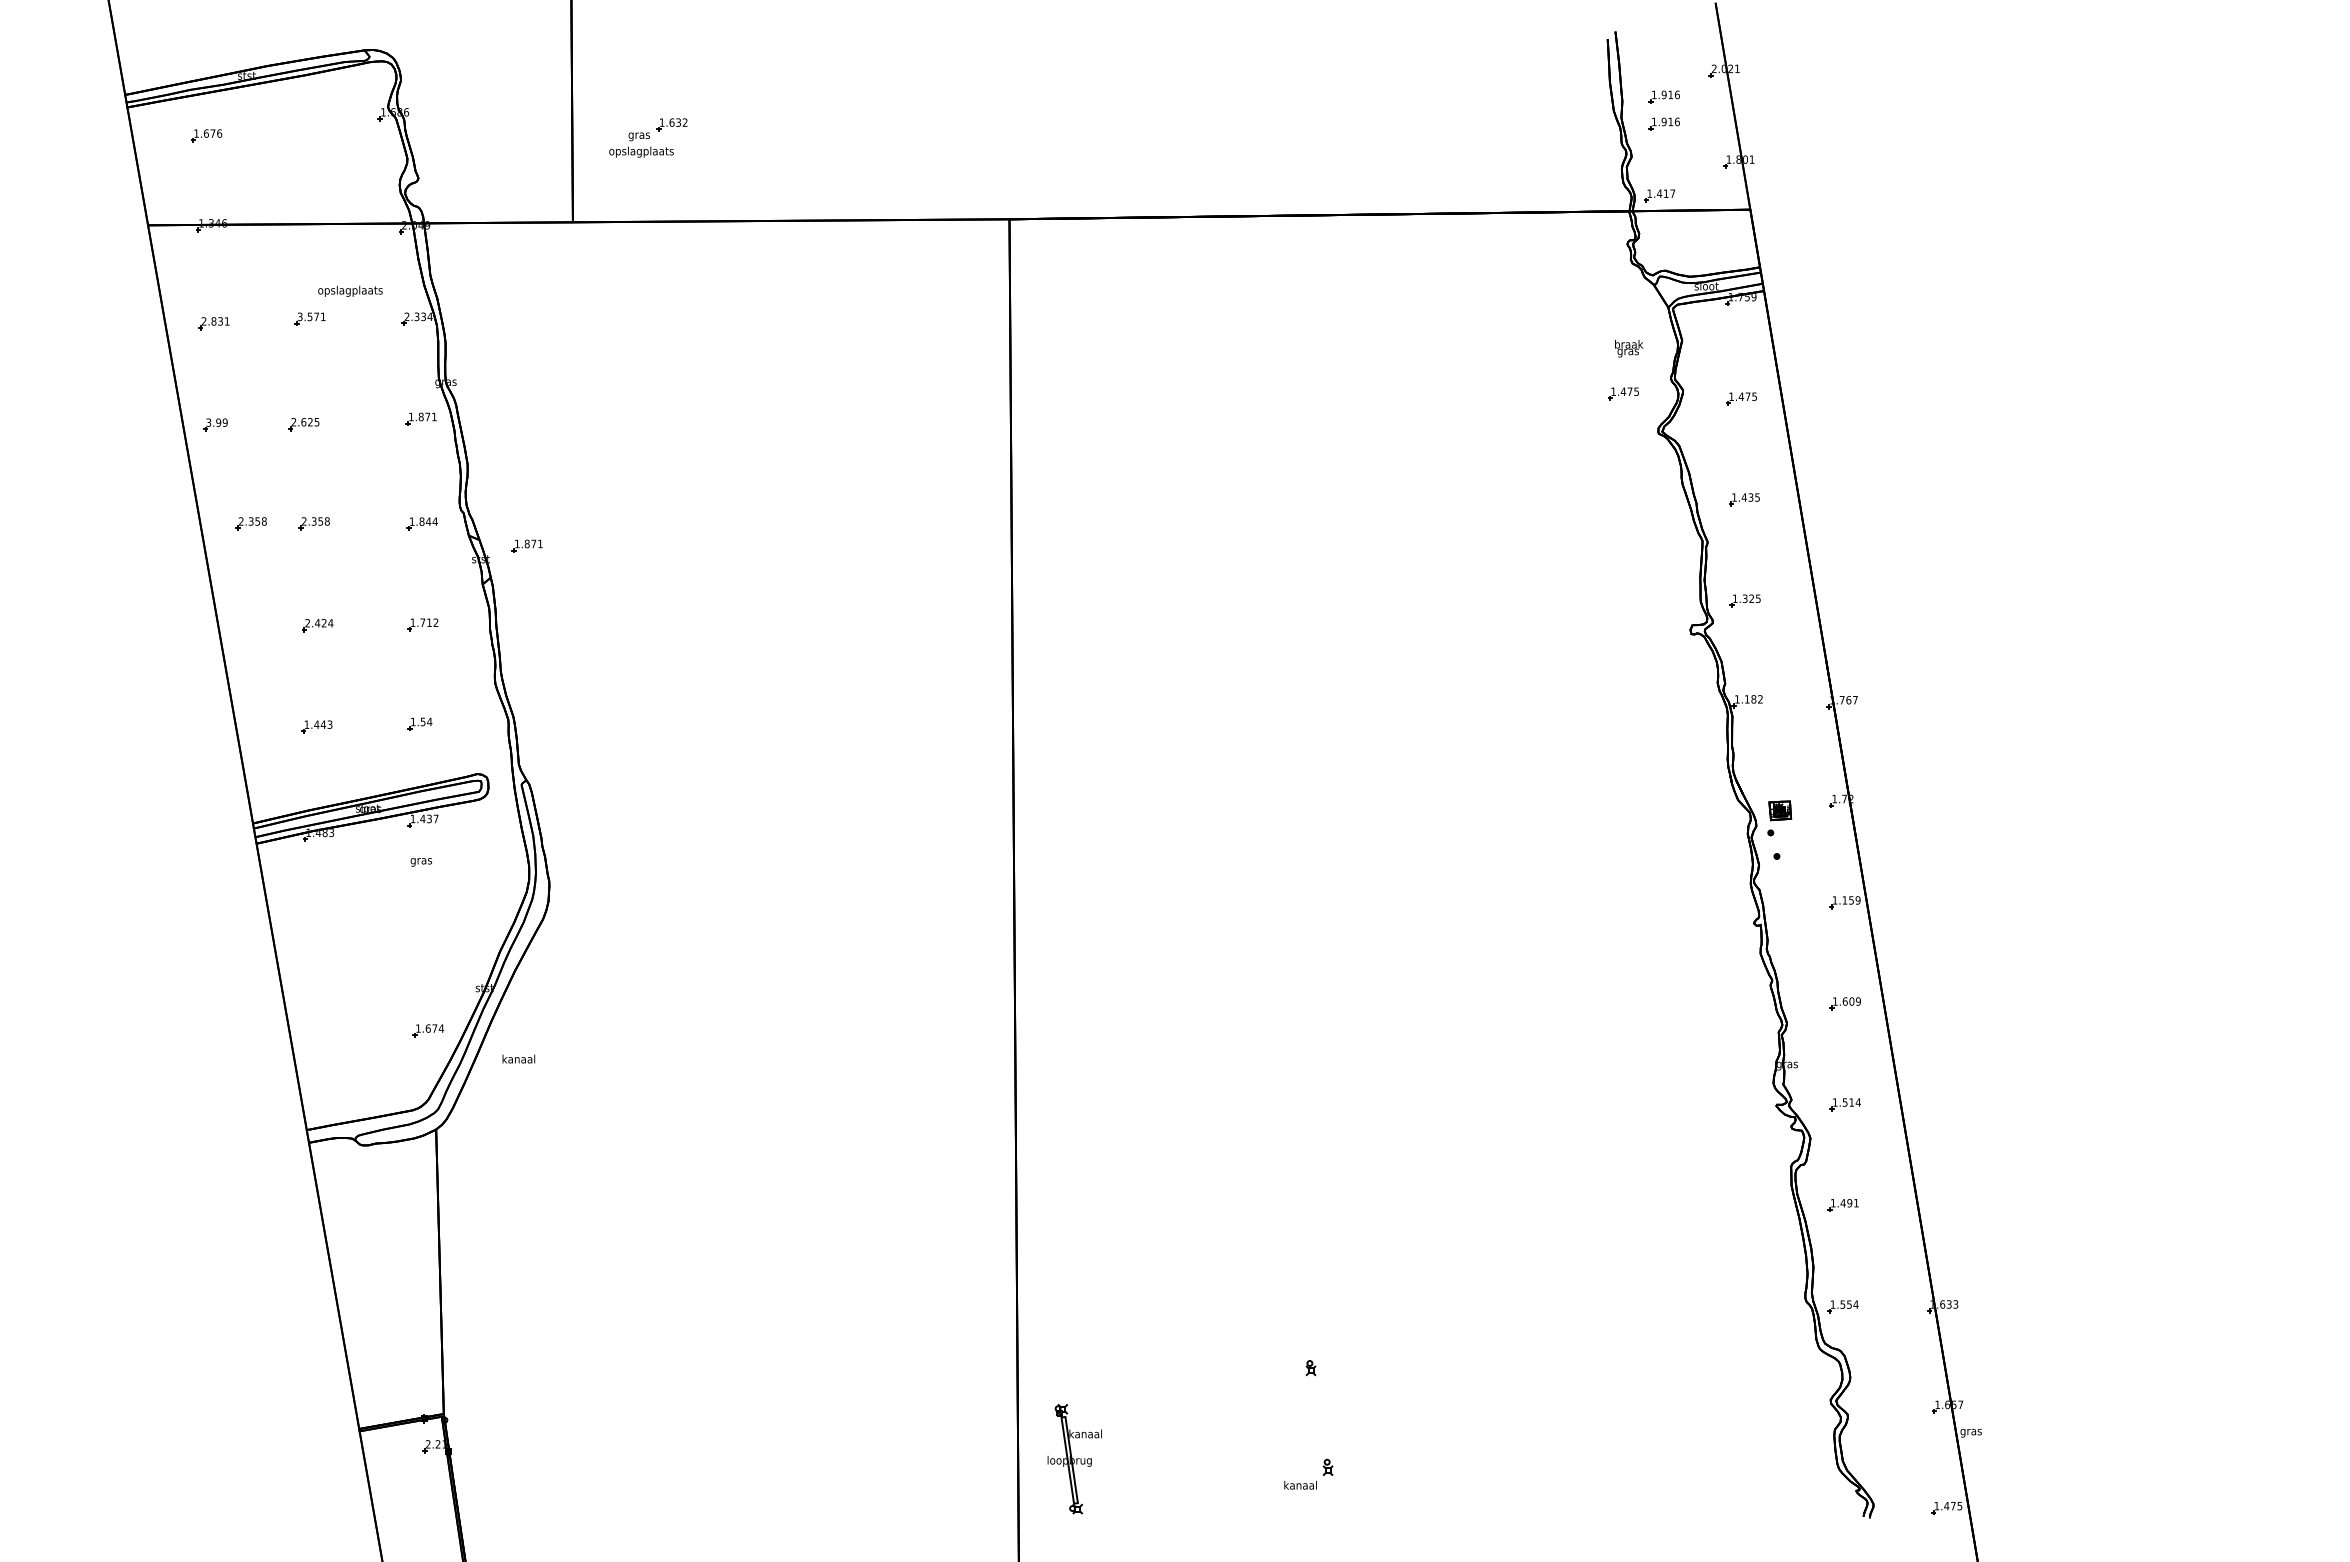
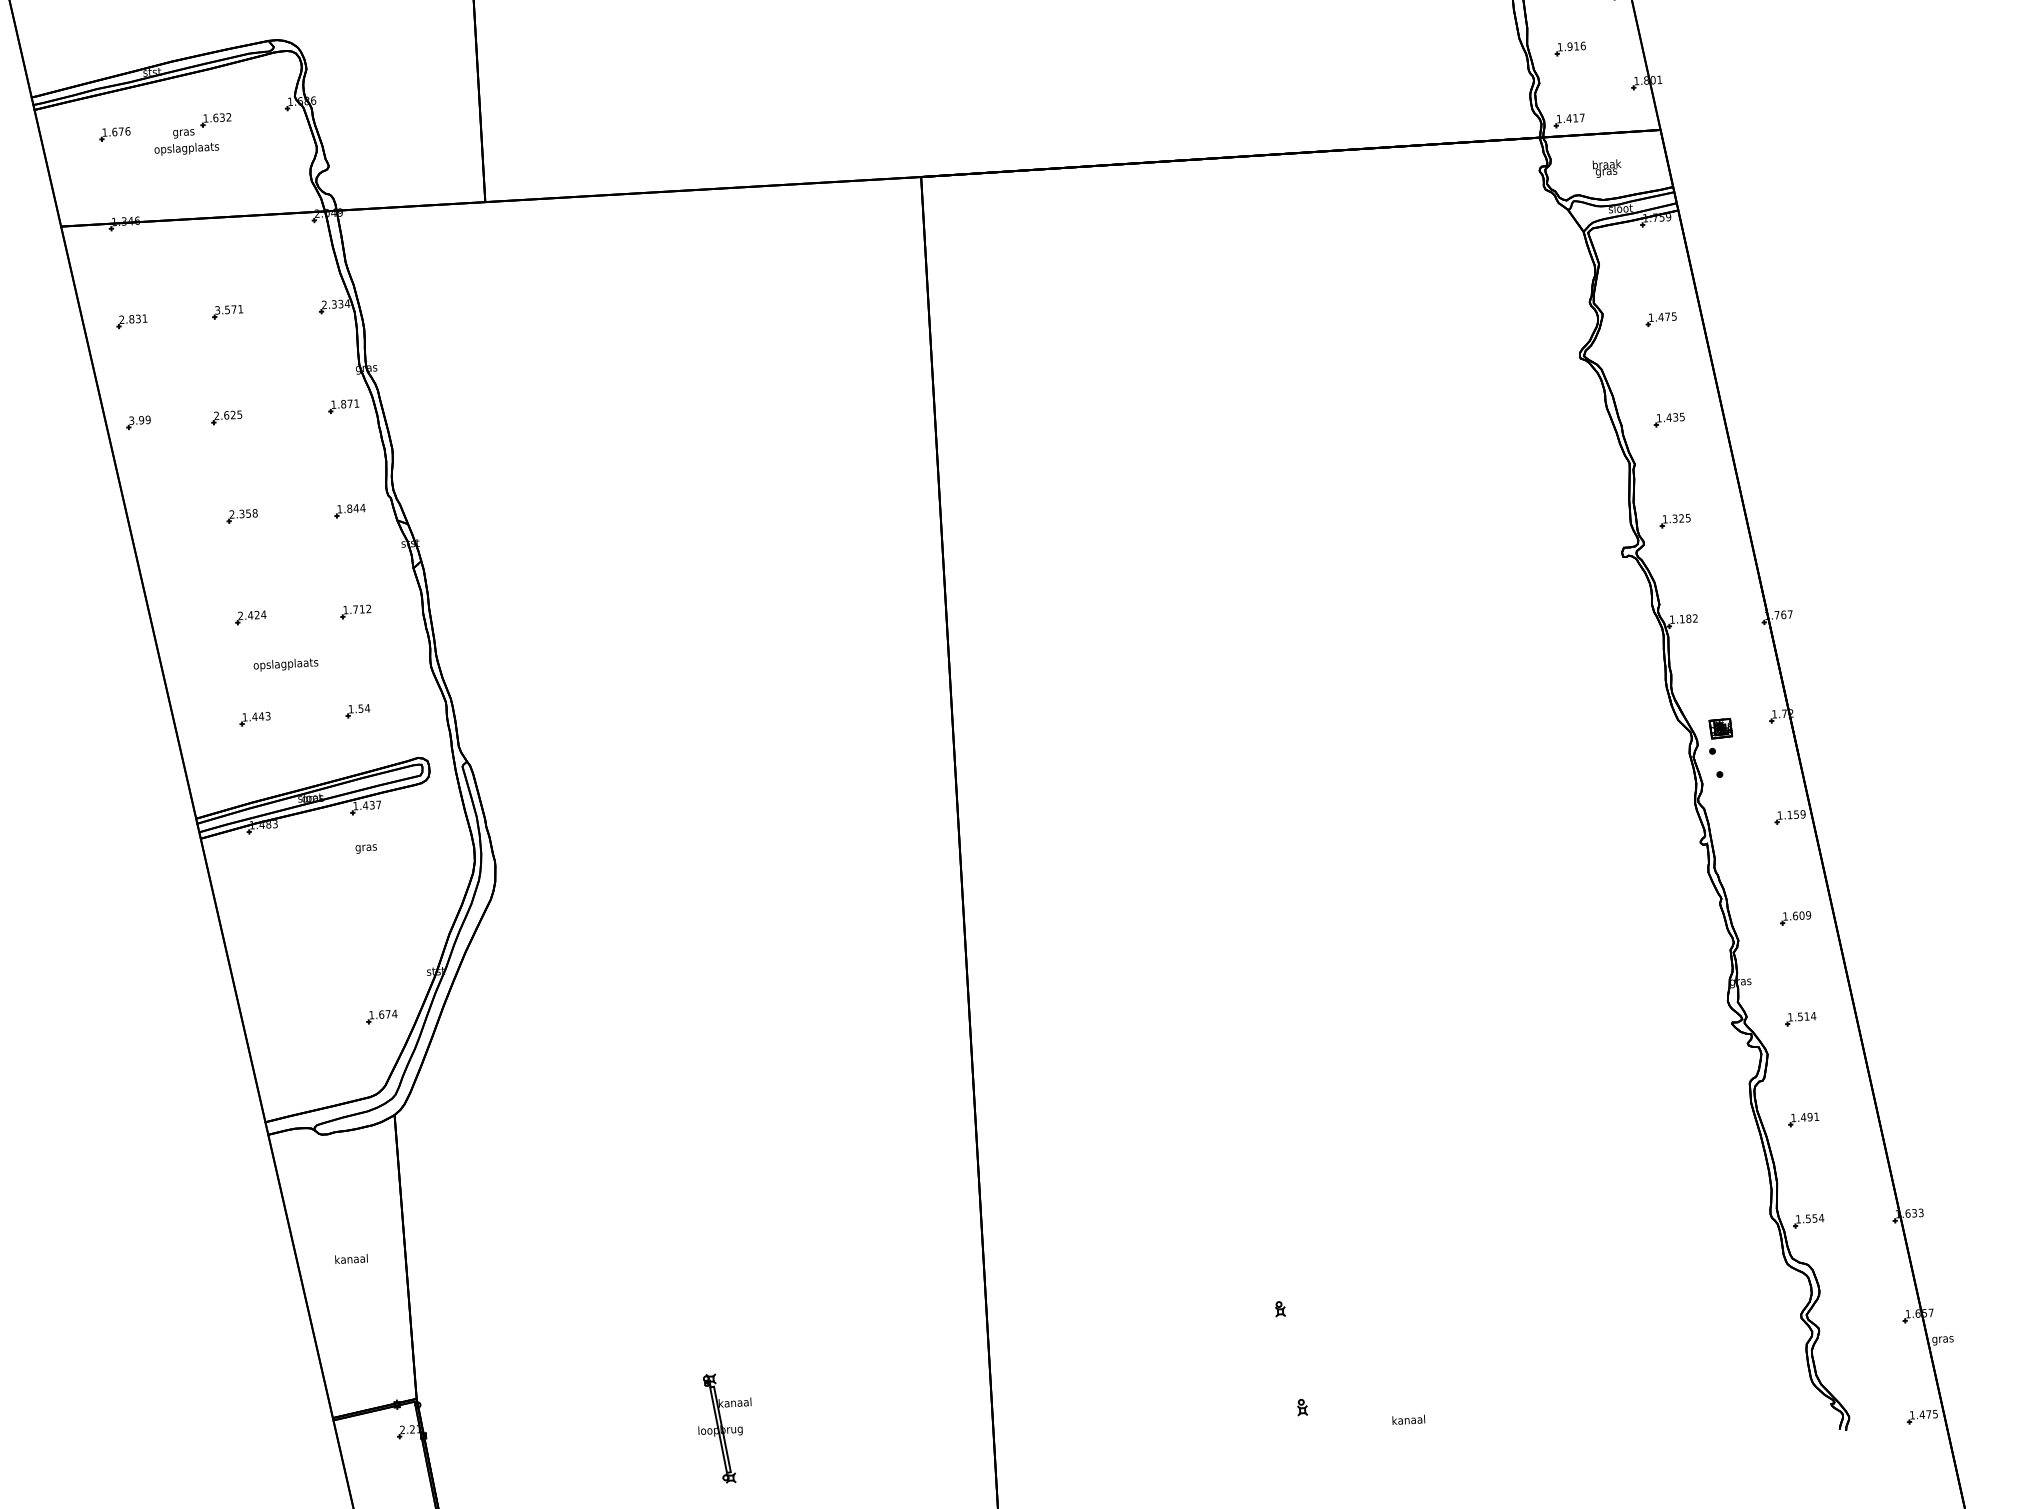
part: (1663, 96) -> (1568, 21), removed
part: (648, 137) -> (193, 134), moved
text: (350, 290) -> (285, 663), moved
text: (1629, 348) -> (1607, 168), moved
part: (1623, 393) -> (1543, 319), removed
part: (250, 523) -> (178, 519), removed
part: (526, 545) -> (455, 527), removed
text: (518, 1058) -> (351, 1258), moved
part: (1074, 1459) -> (725, 1428), moved
text: (1300, 1484) -> (1408, 1419), moved

